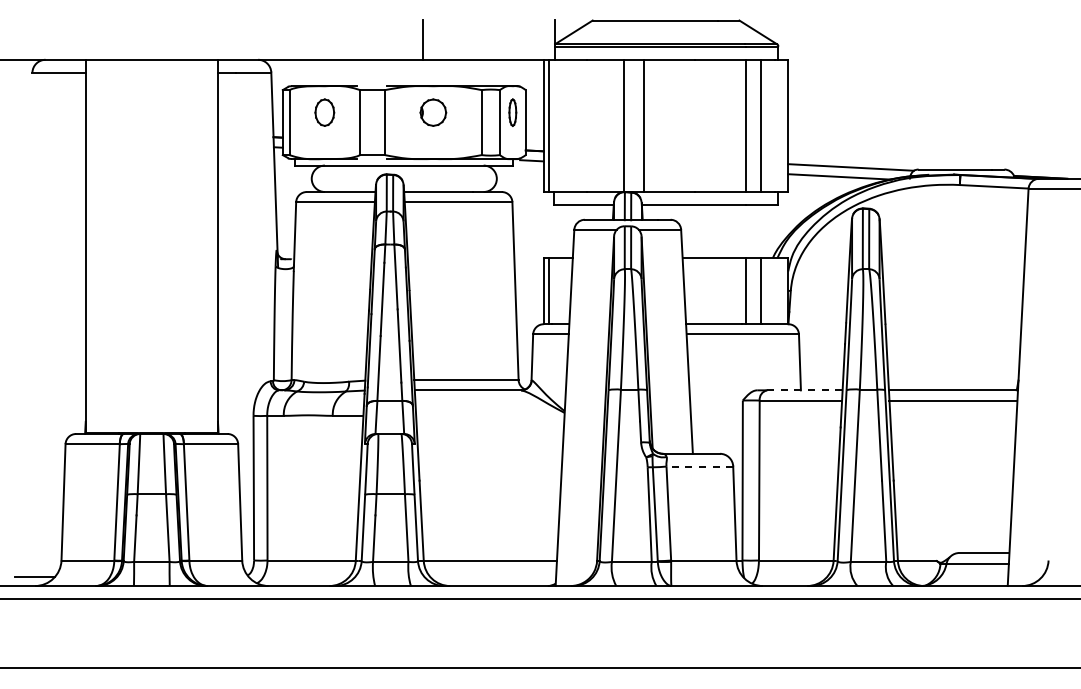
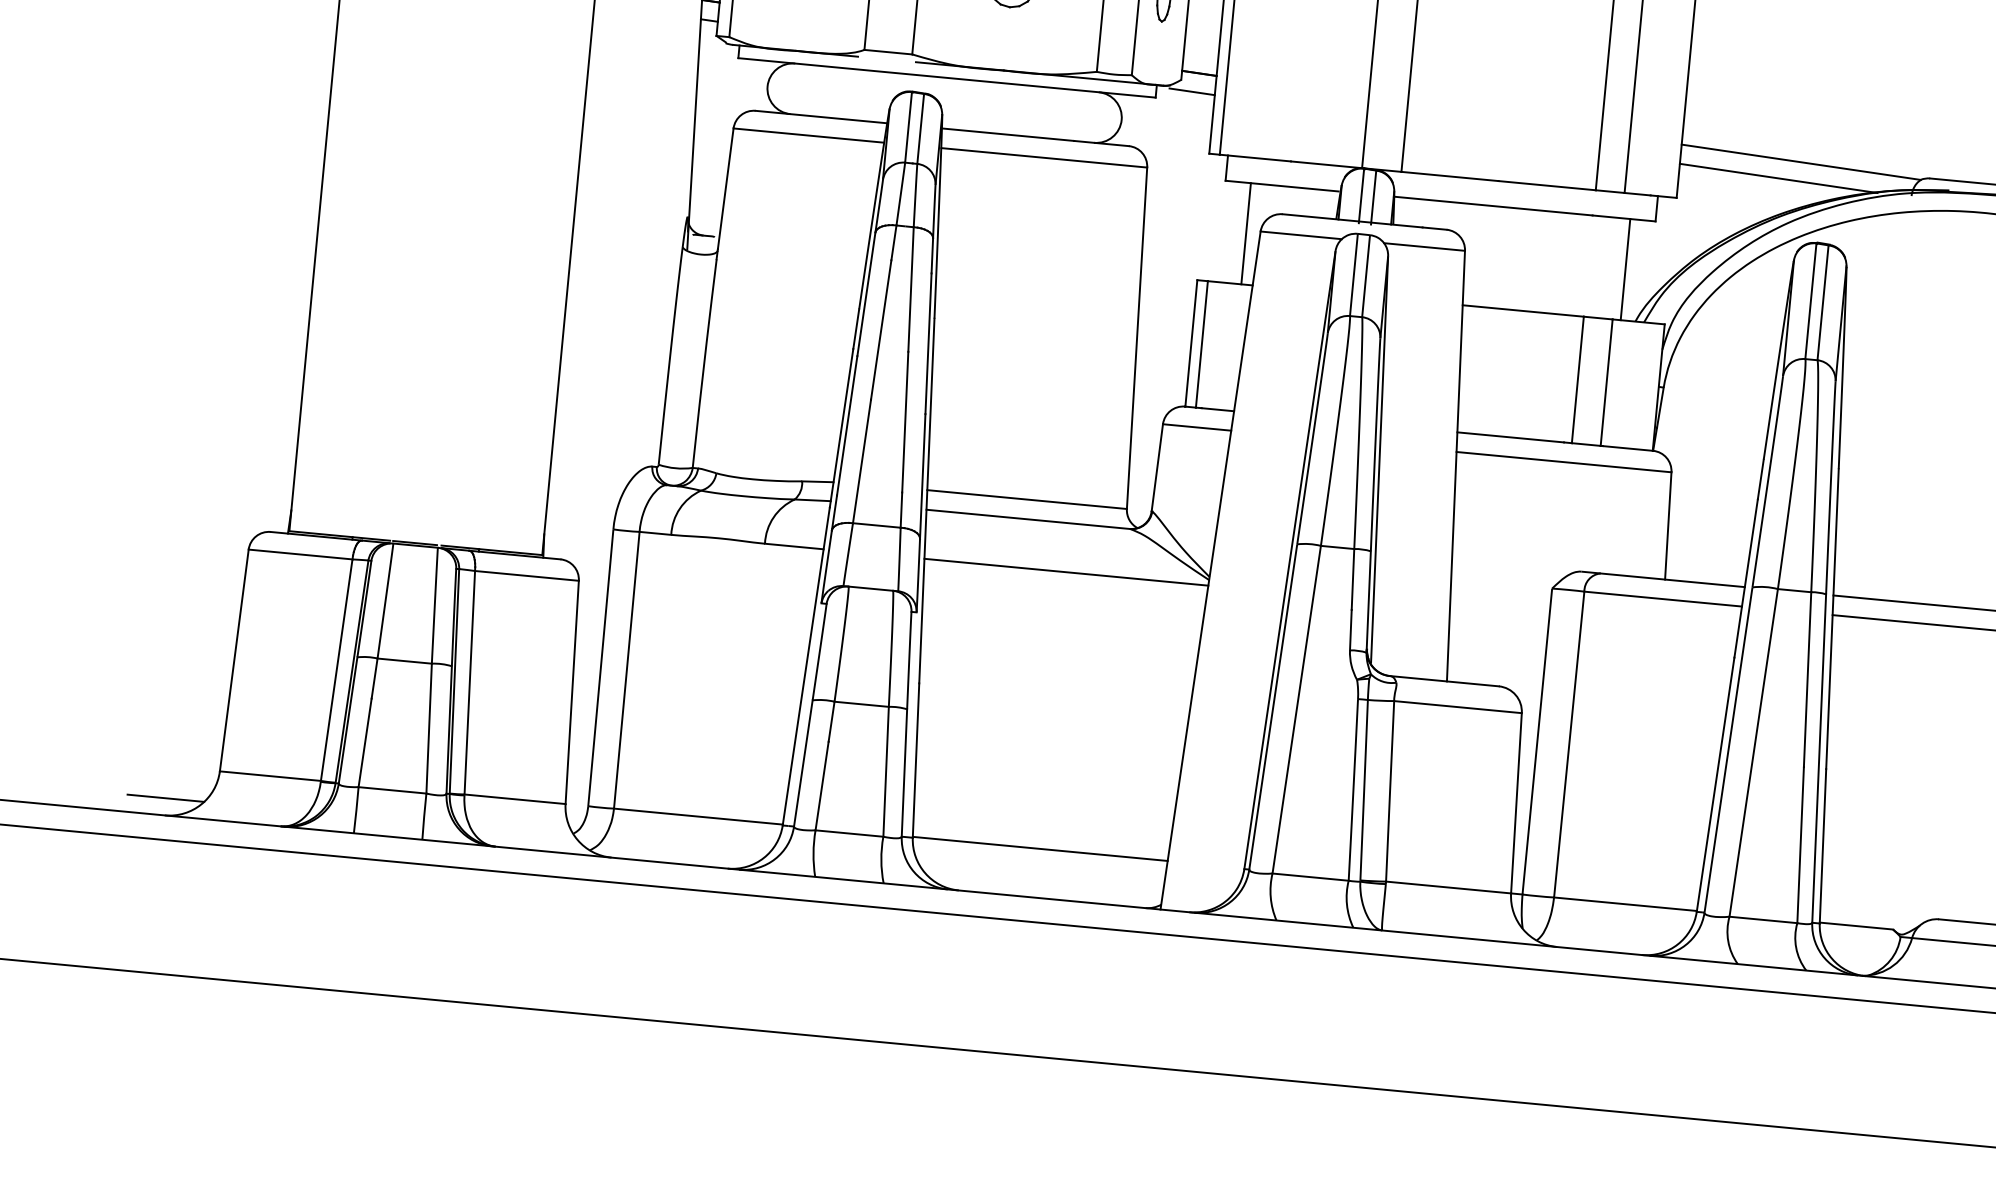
line: (566, 231) -> (1245, 233), added
line: (765, 231) -> (1626, 269), added
line: (804, 390) -> (1671, 580), dashed -> solid
line: (490, 415) -> (1066, 571), added
line: (699, 466) -> (1457, 706), dashed -> solid

